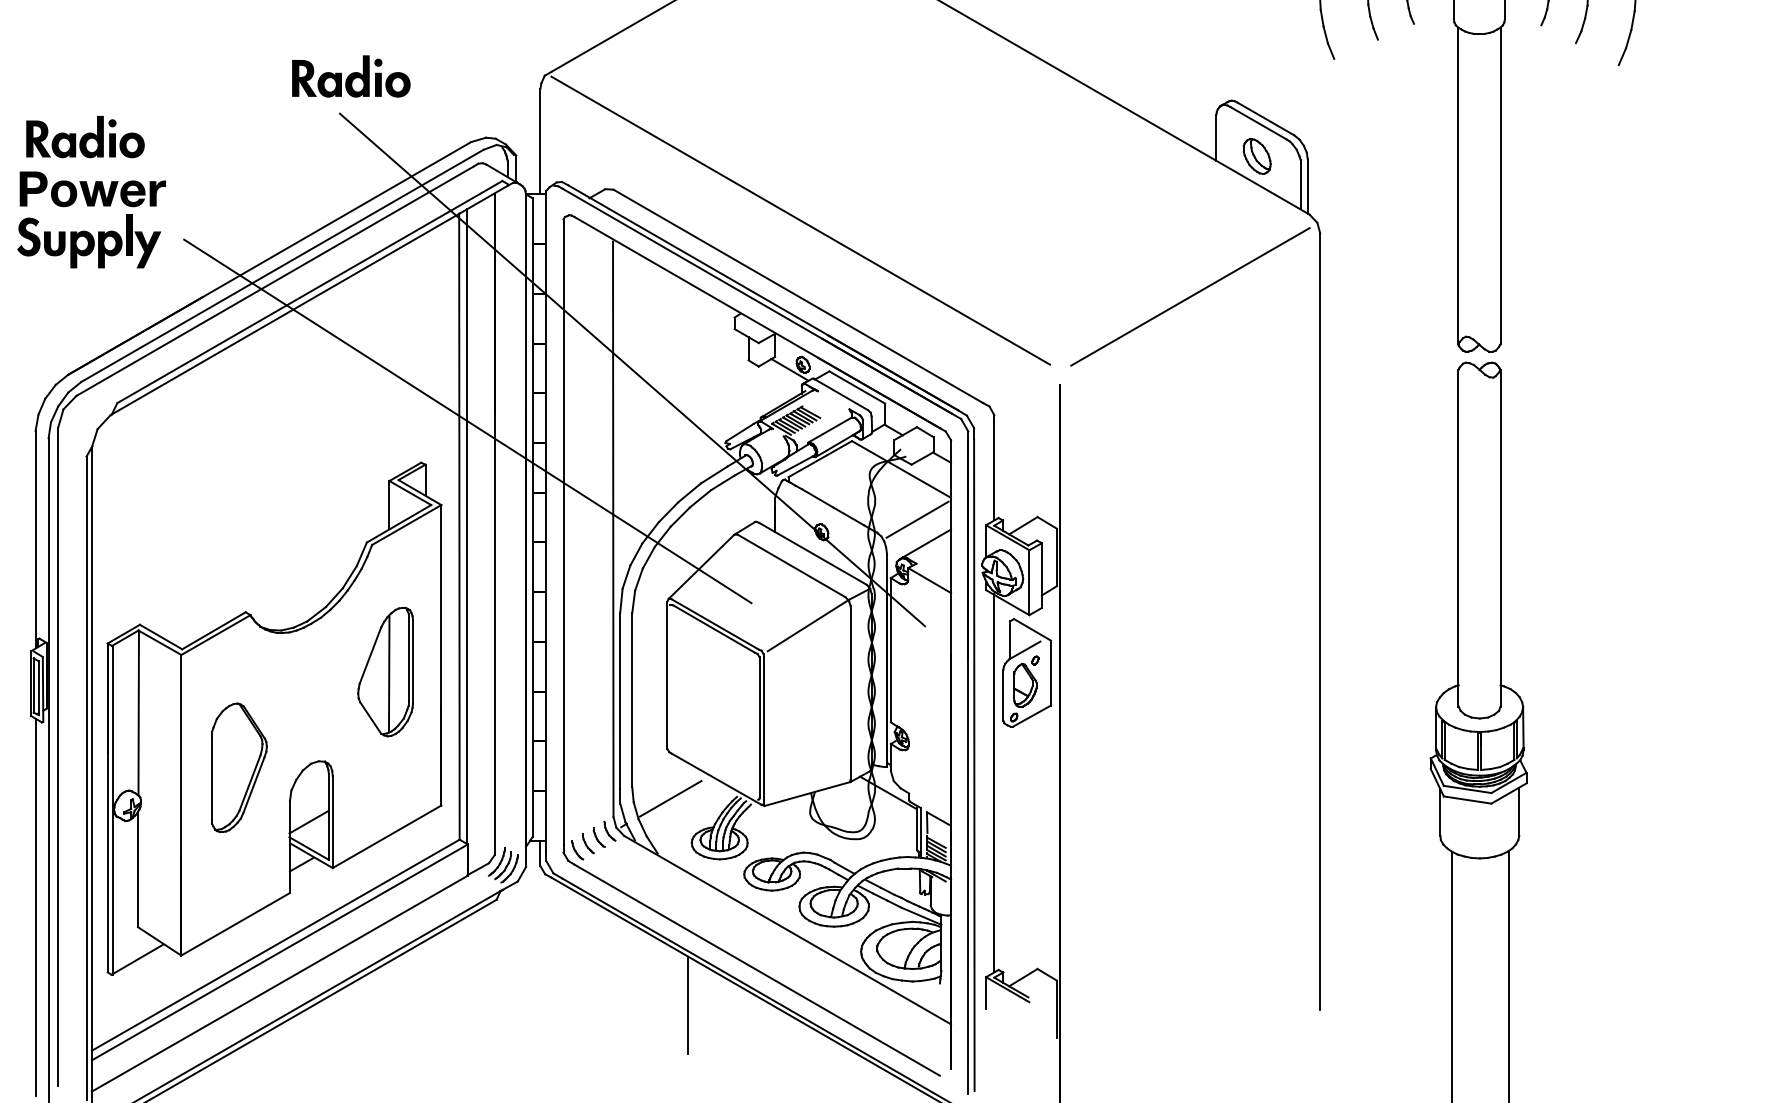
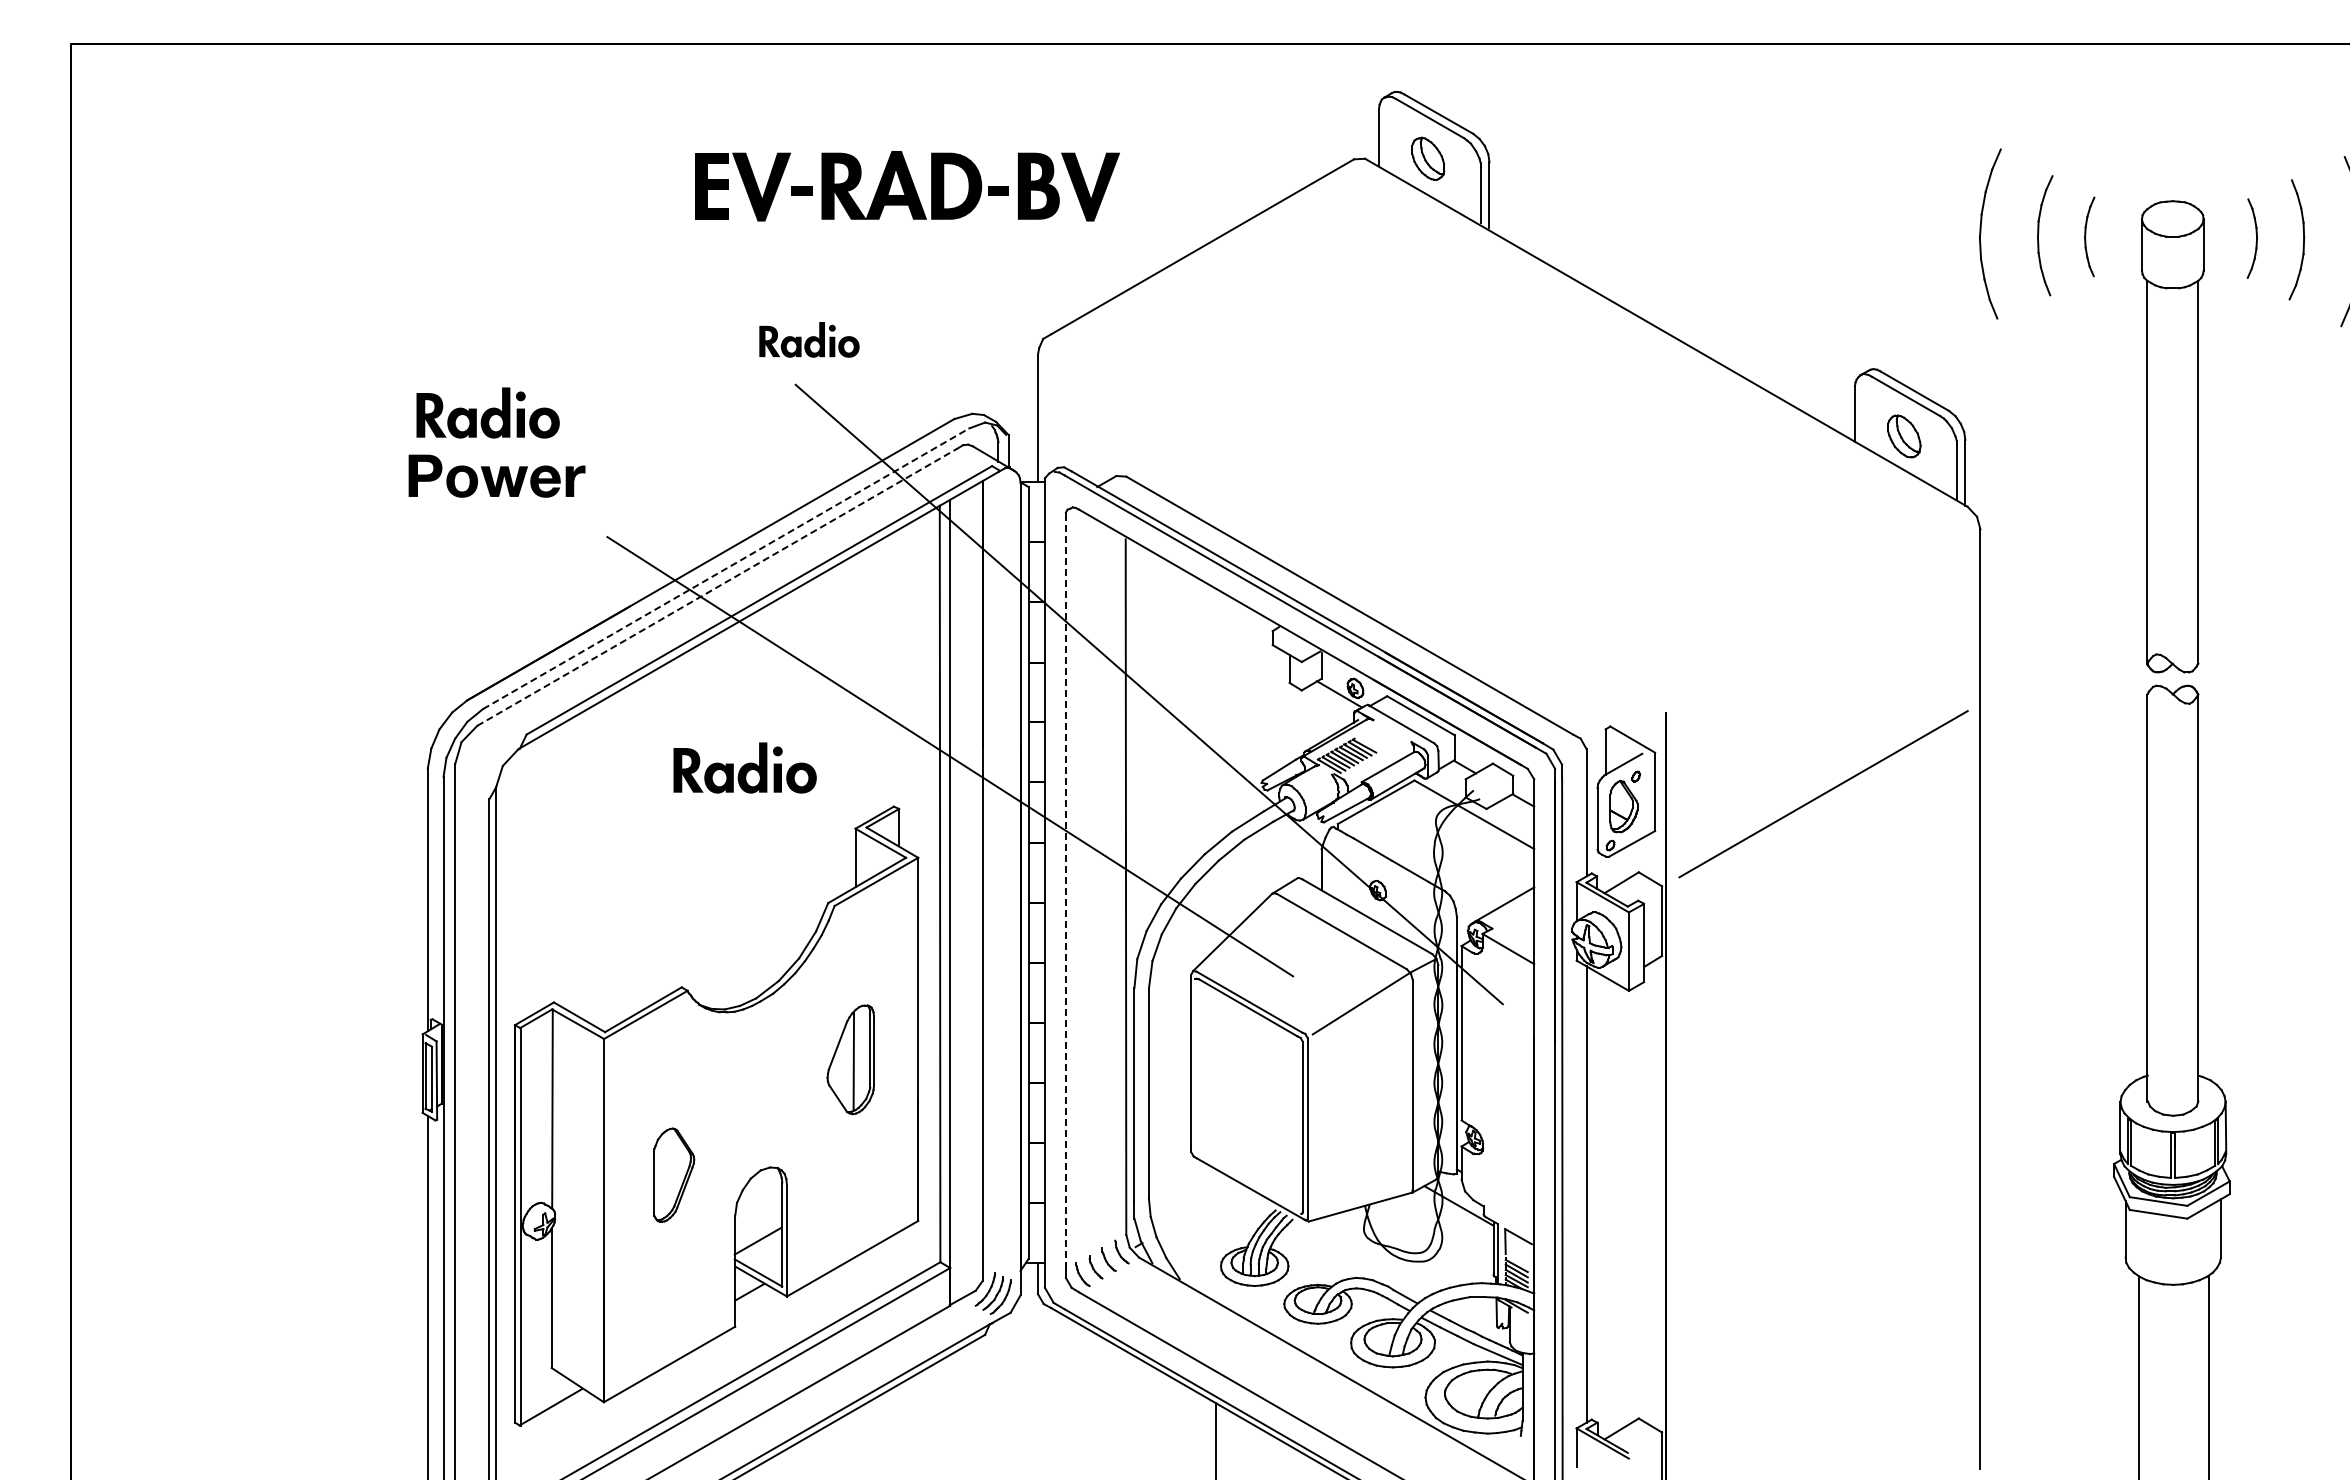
part: (351, 76) -> (809, 339), size x0.7
line: (800, 221) -> (1352, 514), removed
part: (89, 240) -> (492, 538), removed
line: (282, 265) -> (726, 568), solid -> dashed
line: (275, 281) -> (717, 587), solid -> dashed
line: (1190, 297) -> (1823, 794), moved
part: (297, 430) -> (744, 767), added
line: (917, 519) -> (1493, 875), removed
line: (563, 534) -> (1065, 893), solid -> dashed
part: (385, 671) -> (850, 1059), size x0.7
part: (1027, 672) -> (1626, 791), moved
part: (239, 767) -> (674, 1174), size x0.6
line: (670, 798) -> (1195, 1212), removed

